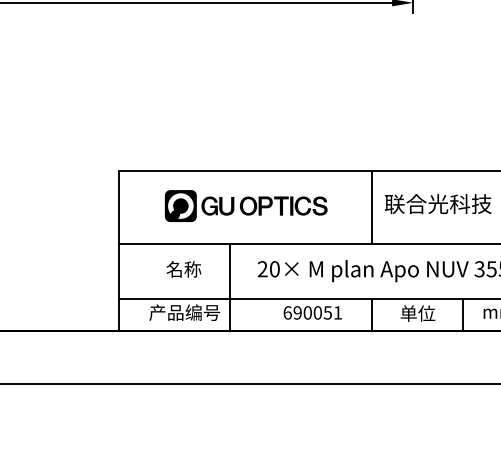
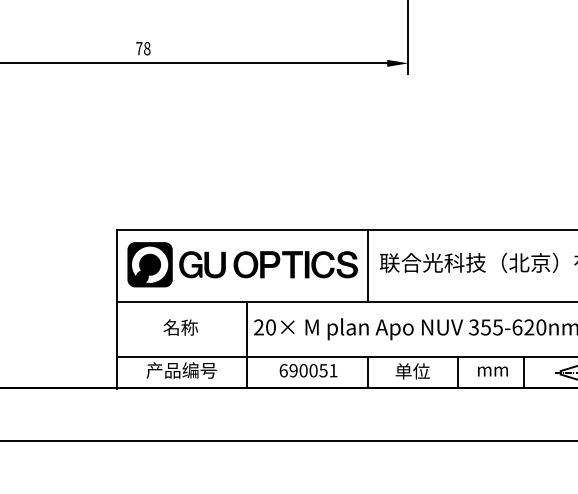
part: (246, 205) -> (242, 264), size x1.43
line: (229, 287) -> (247, 345), moved

